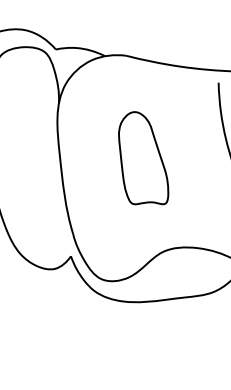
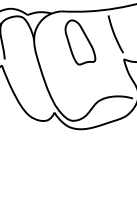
part: (144, 160) -> (80, 42), moved

